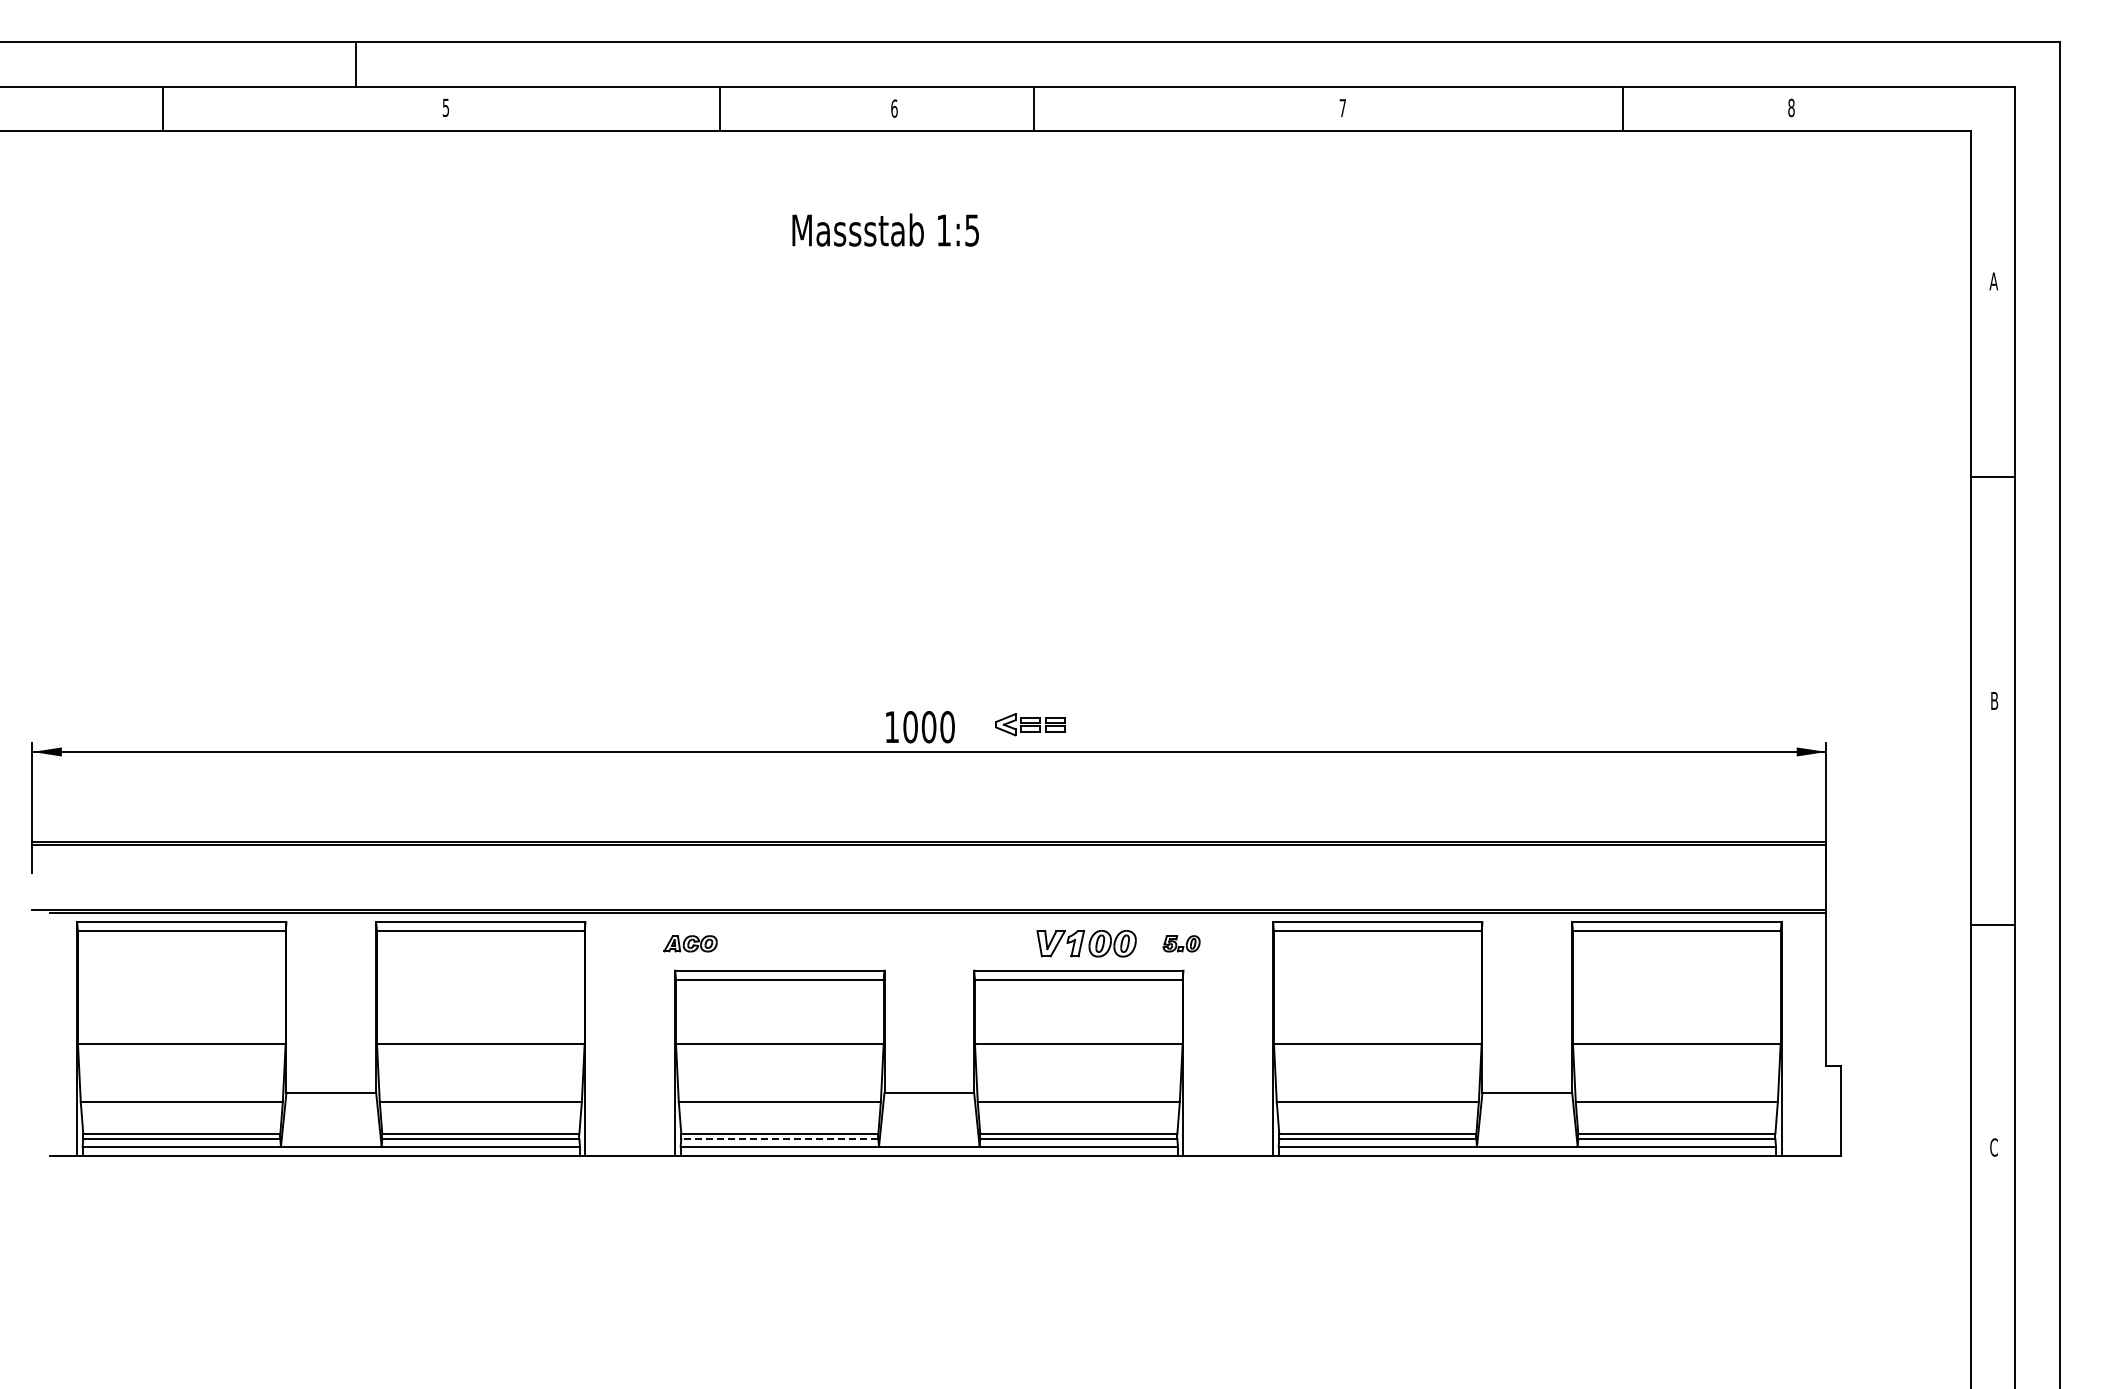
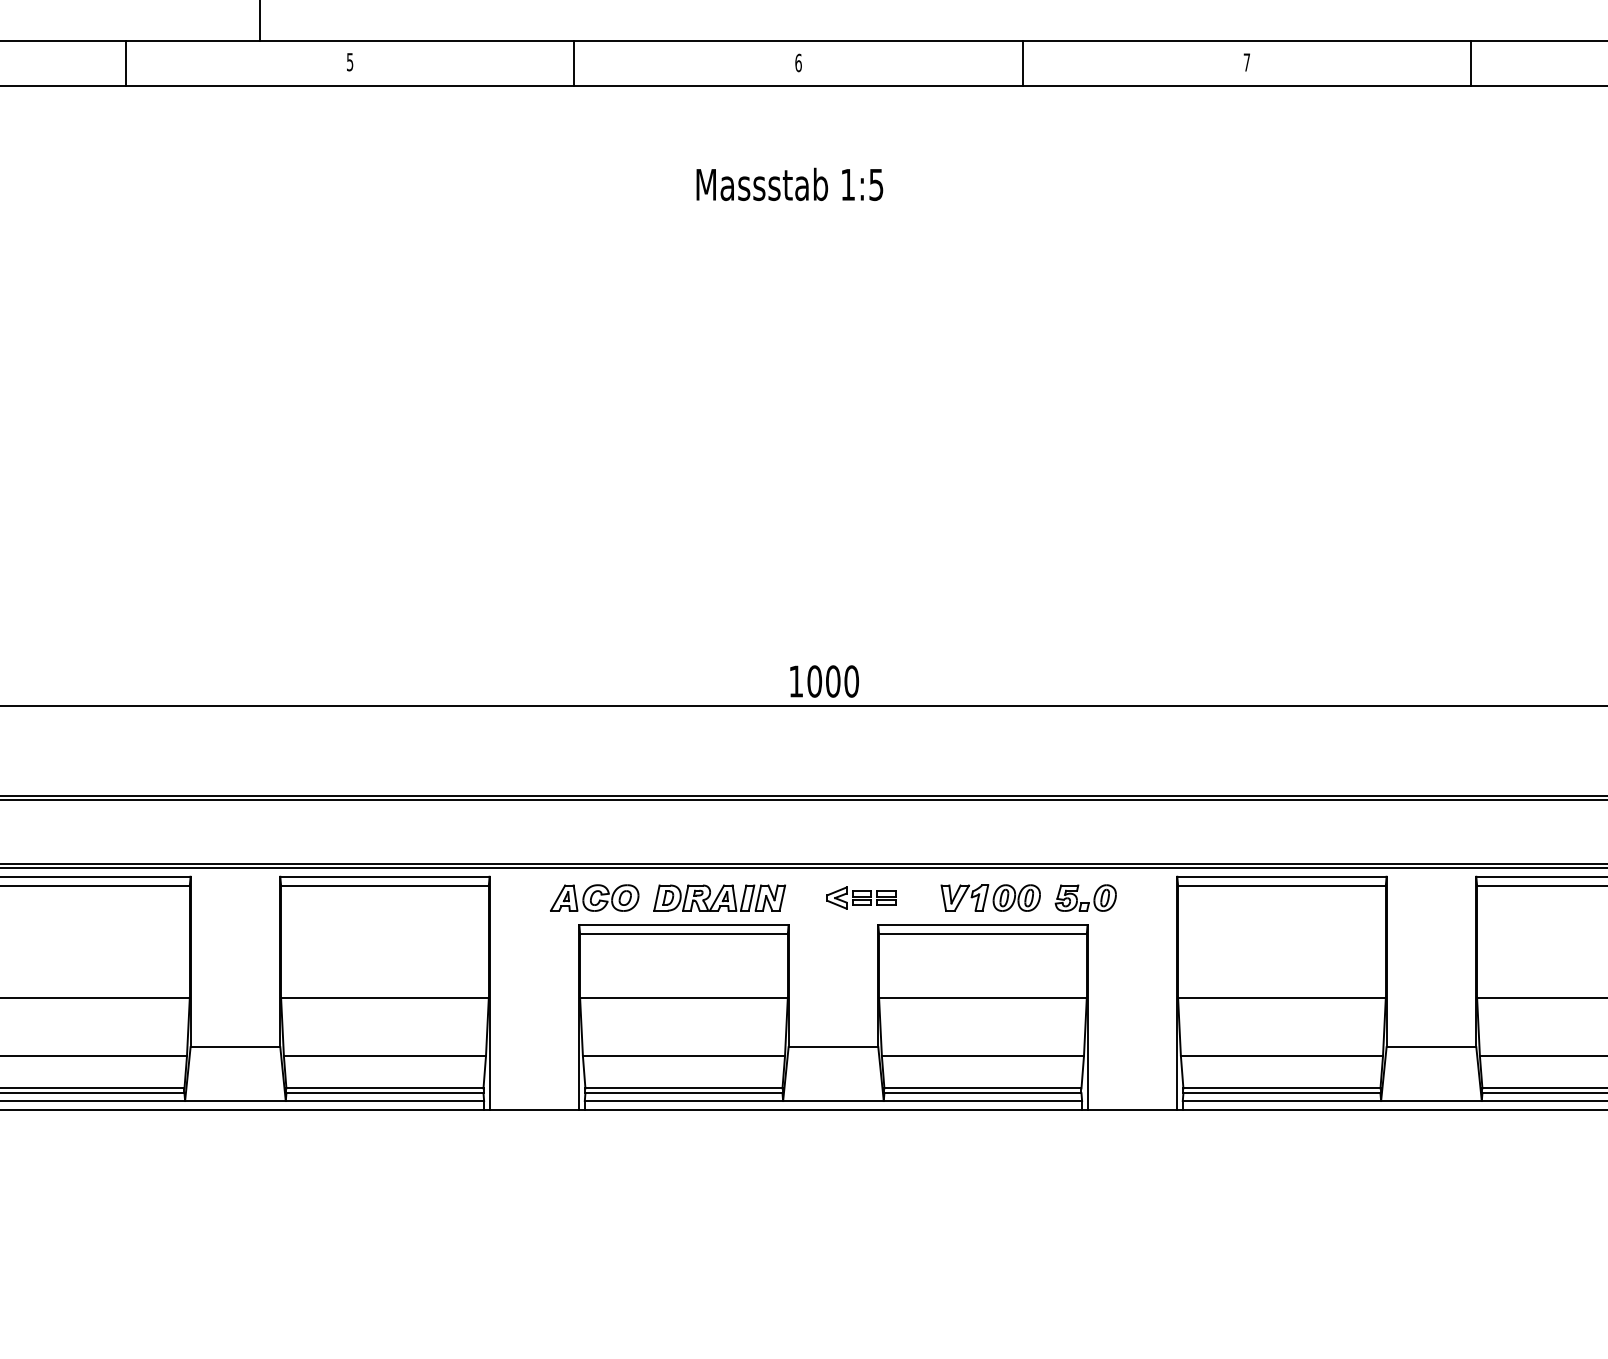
line: (163, 108) -> (125, 62), moved
line: (719, 108) -> (573, 62), moved
line: (1034, 108) -> (1022, 62), moved
line: (1622, 108) -> (1470, 62), moved
part: (1030, 724) -> (861, 897), moved
part: (690, 943) -> (594, 897), size x1.67
part: (815, 943) -> (719, 897), added
part: (1181, 943) -> (1085, 897), size x1.67
line: (779, 1138) -> (683, 1092), dashed -> solid

